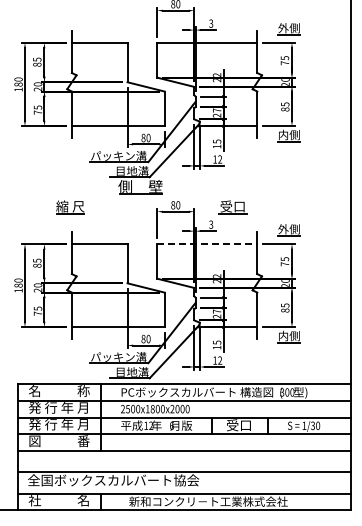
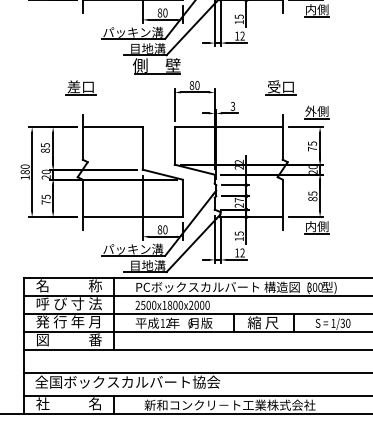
text: (70, 206) -> (81, 86), 縮 尺 -> 差口
part: (232, 207) -> (280, 87), moved
line: (207, 243) -> (228, 126), dashed -> solid
text: (59, 407) -> (69, 303), 発 行 年 月 -> 呼 び 寸 法
text: (239, 425) -> (263, 323), 受口 -> 縮 尺

